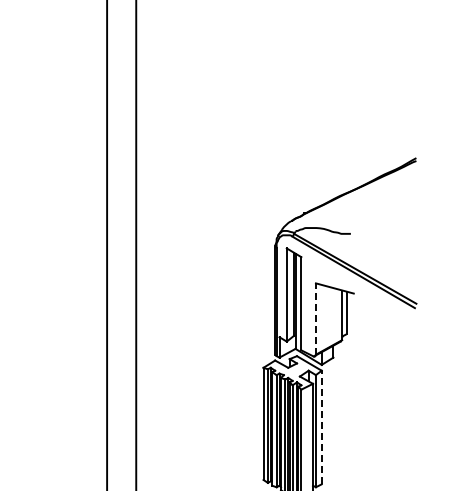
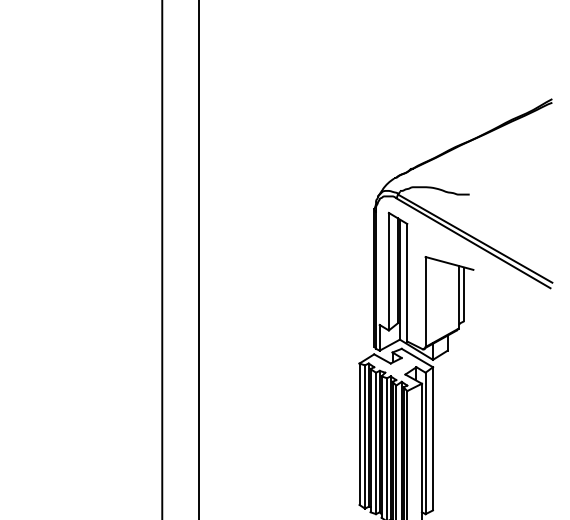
line: (315, 319) -> (425, 302), dashed -> solid
line: (321, 427) -> (432, 438), dashed -> solid

